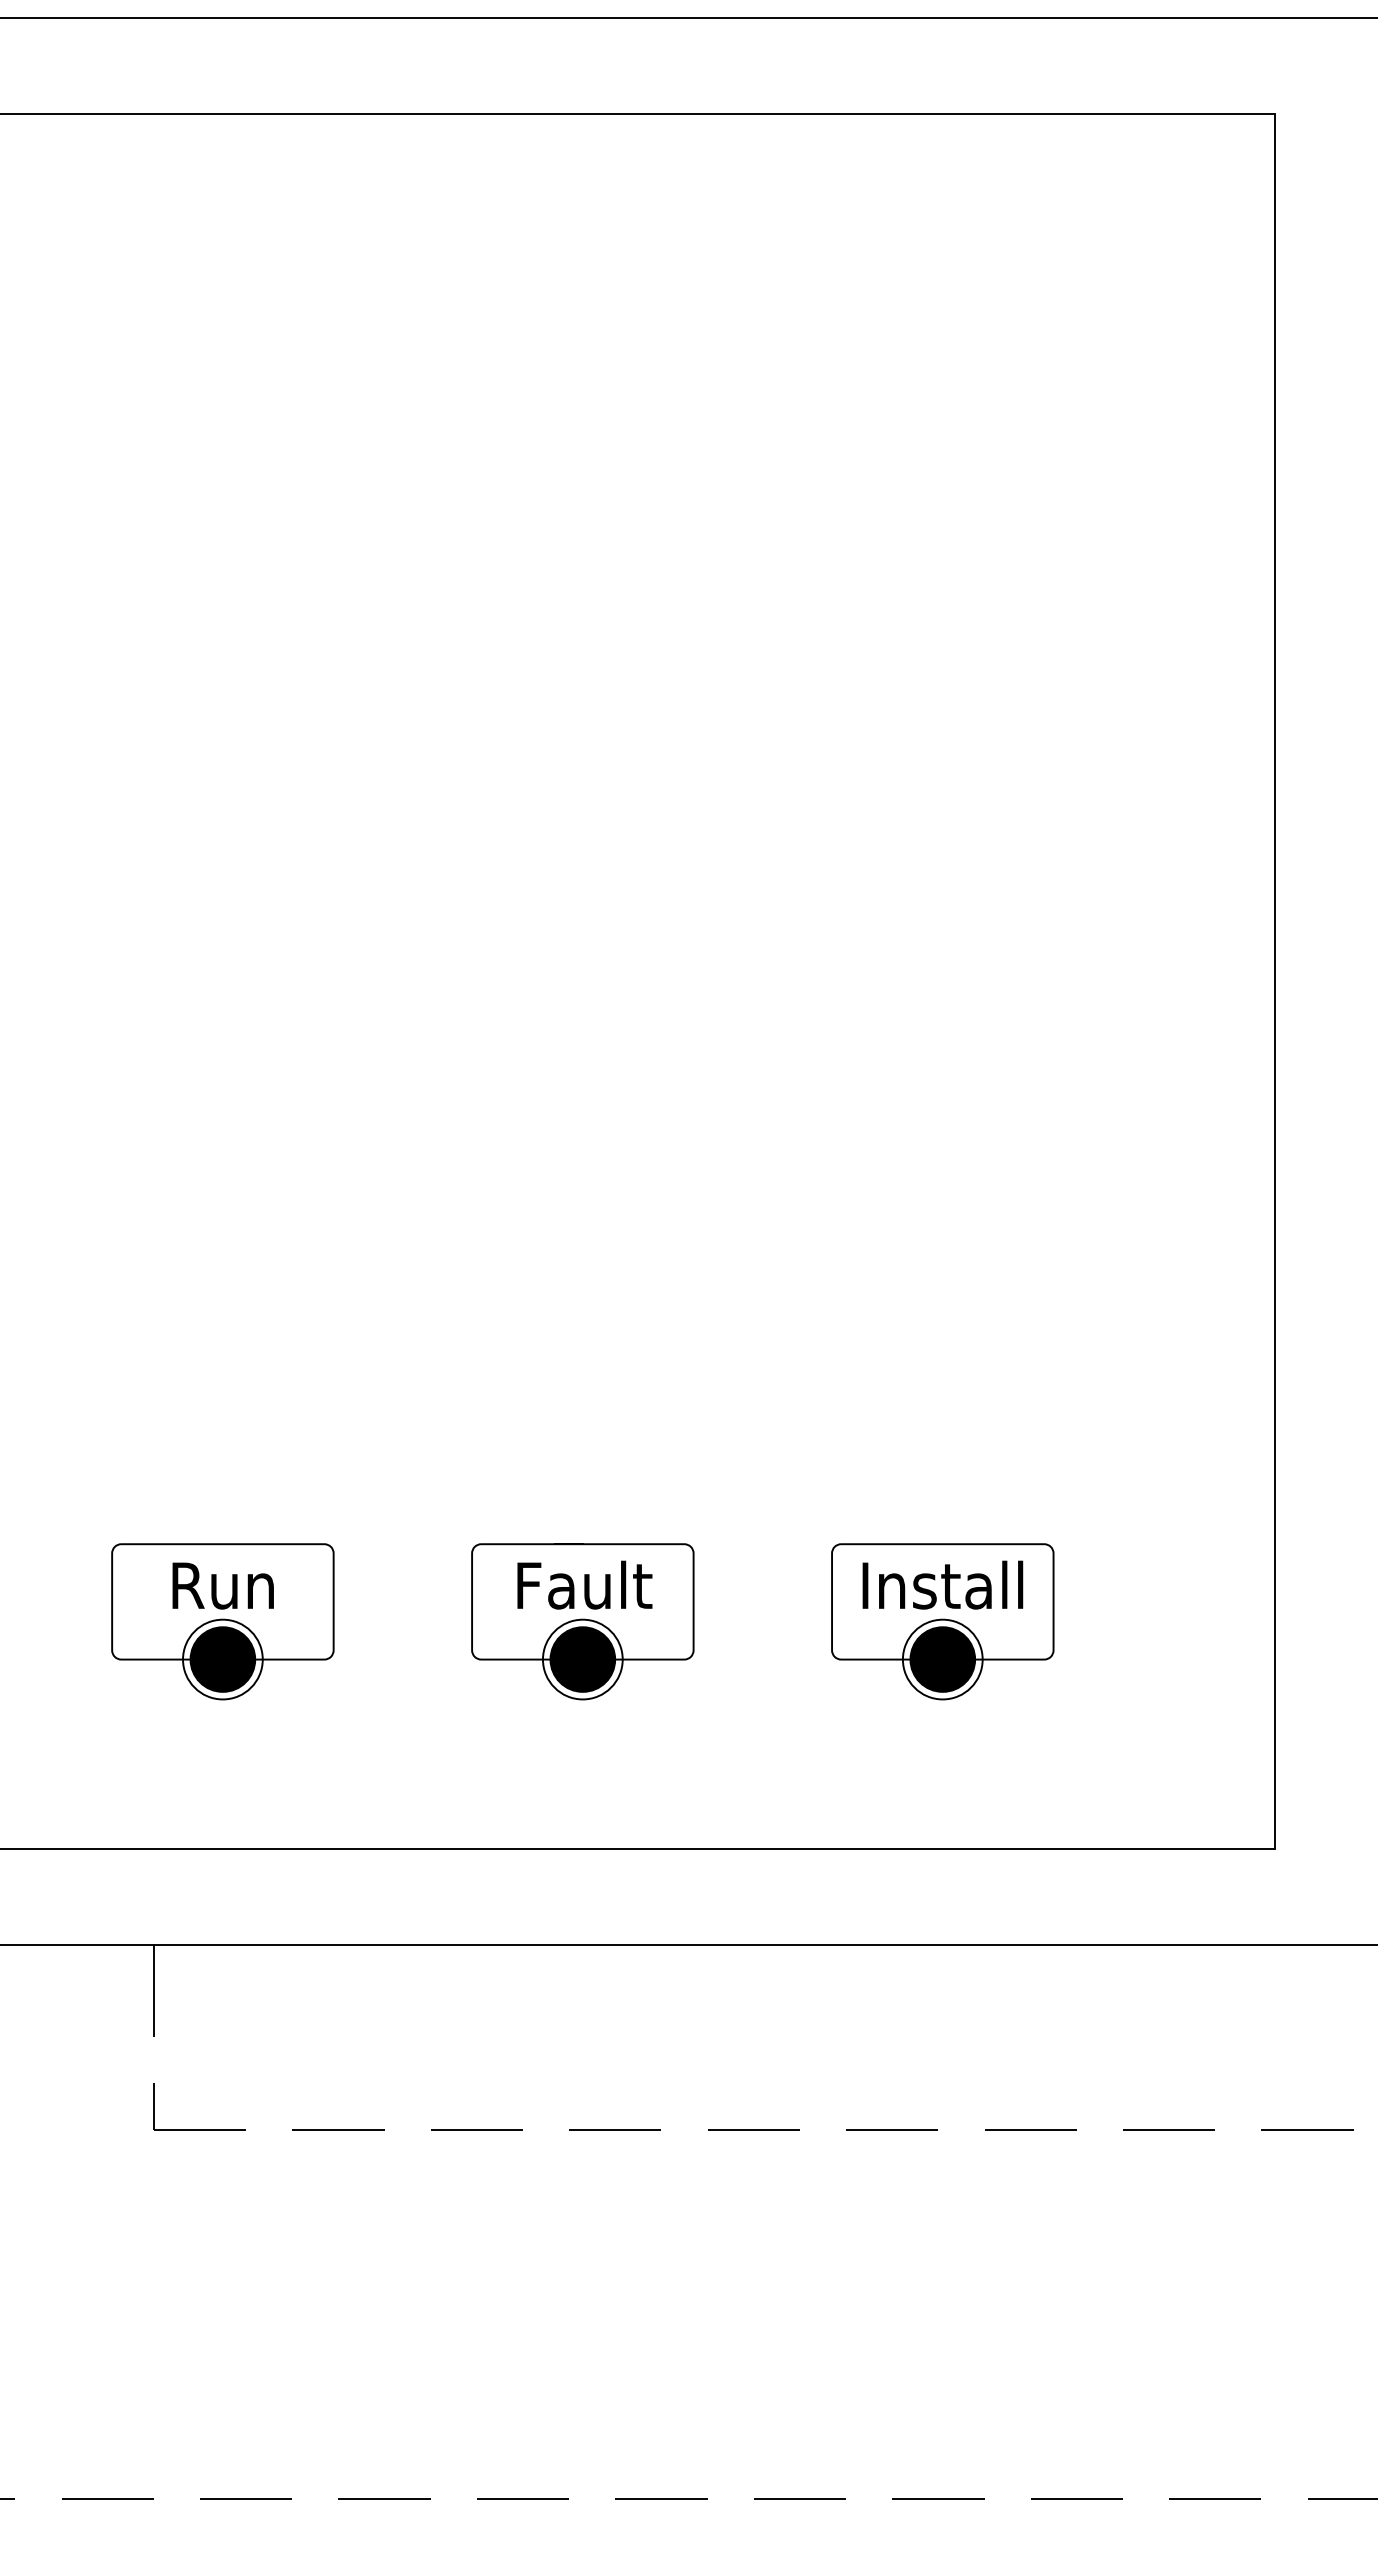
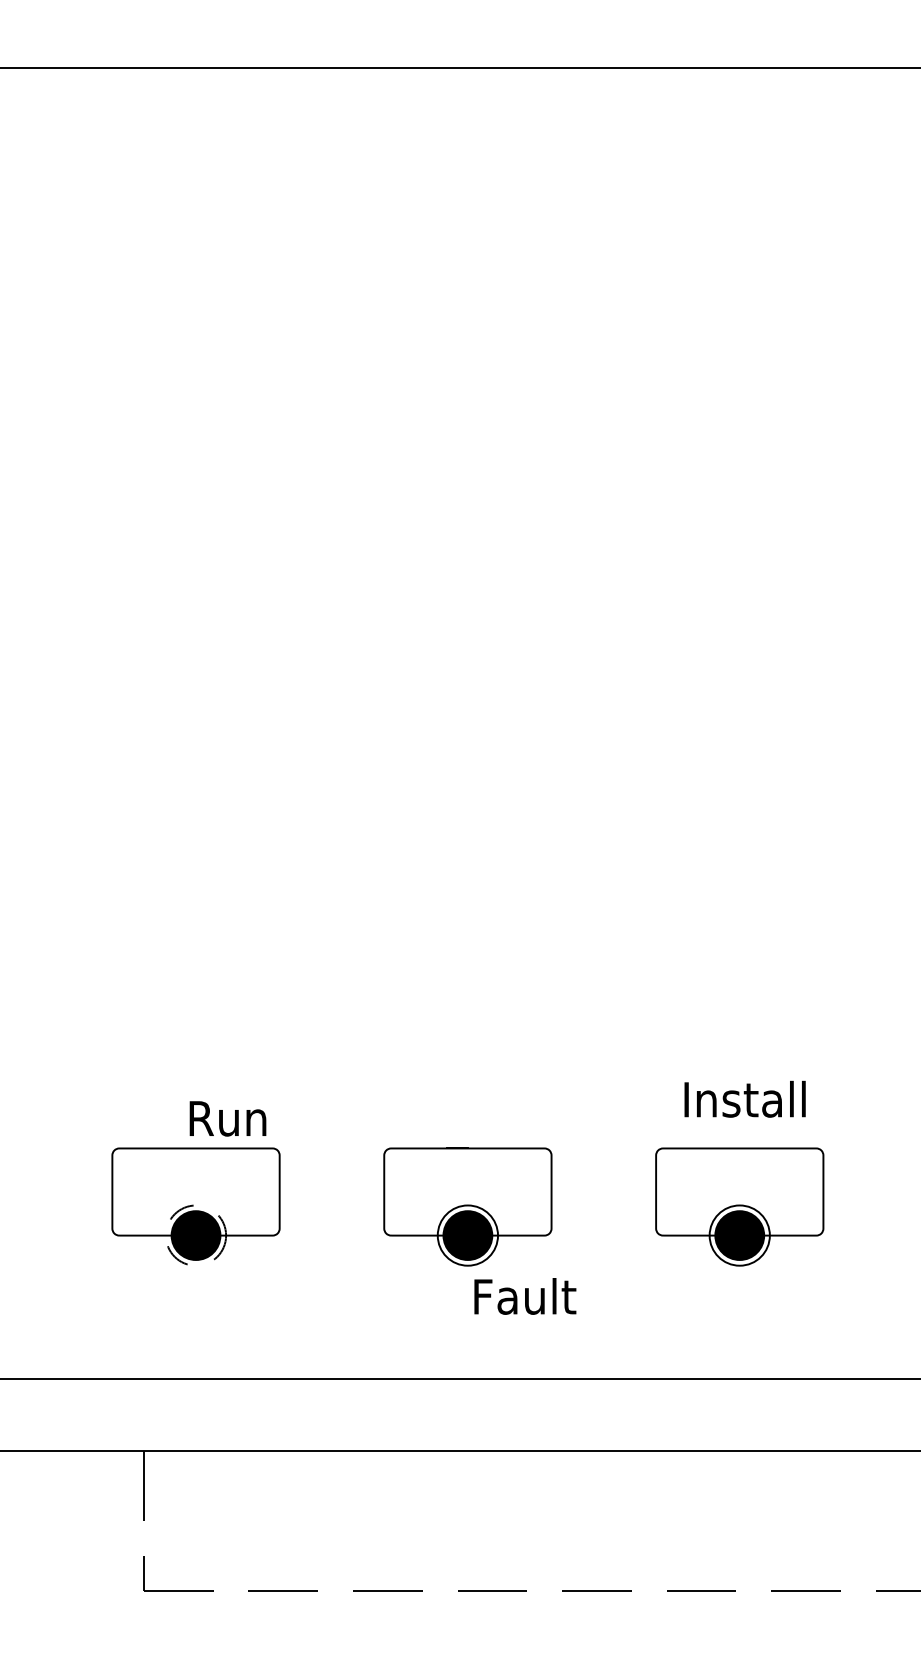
text: (584, 1584) -> (525, 1295), moved
text: (942, 1584) -> (744, 1098), moved
text: (222, 1585) -> (227, 1118), moved
circle: (222, 1659) -> (195, 1235), solid -> dashed

